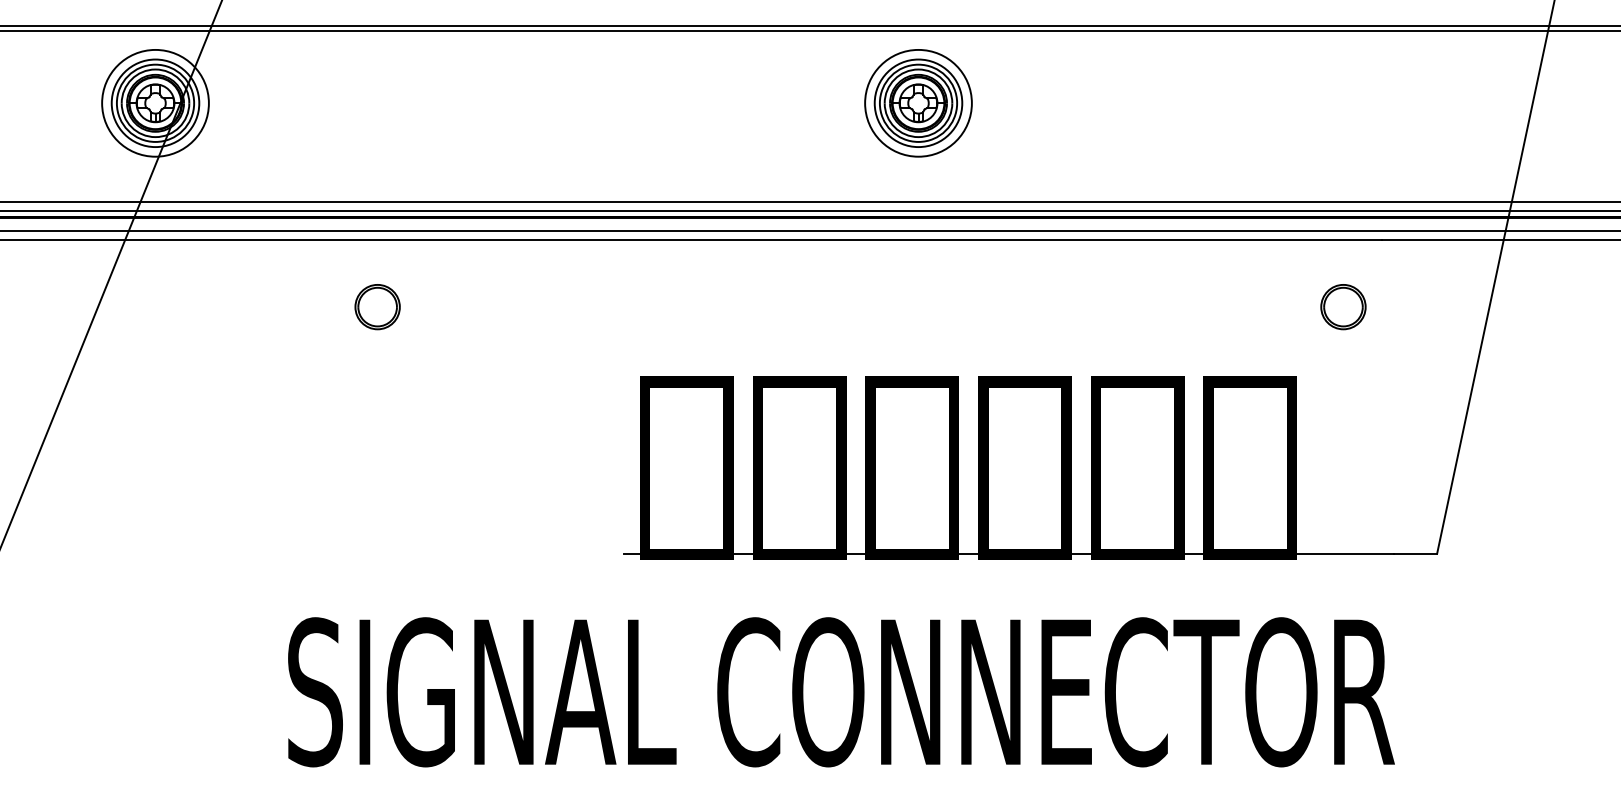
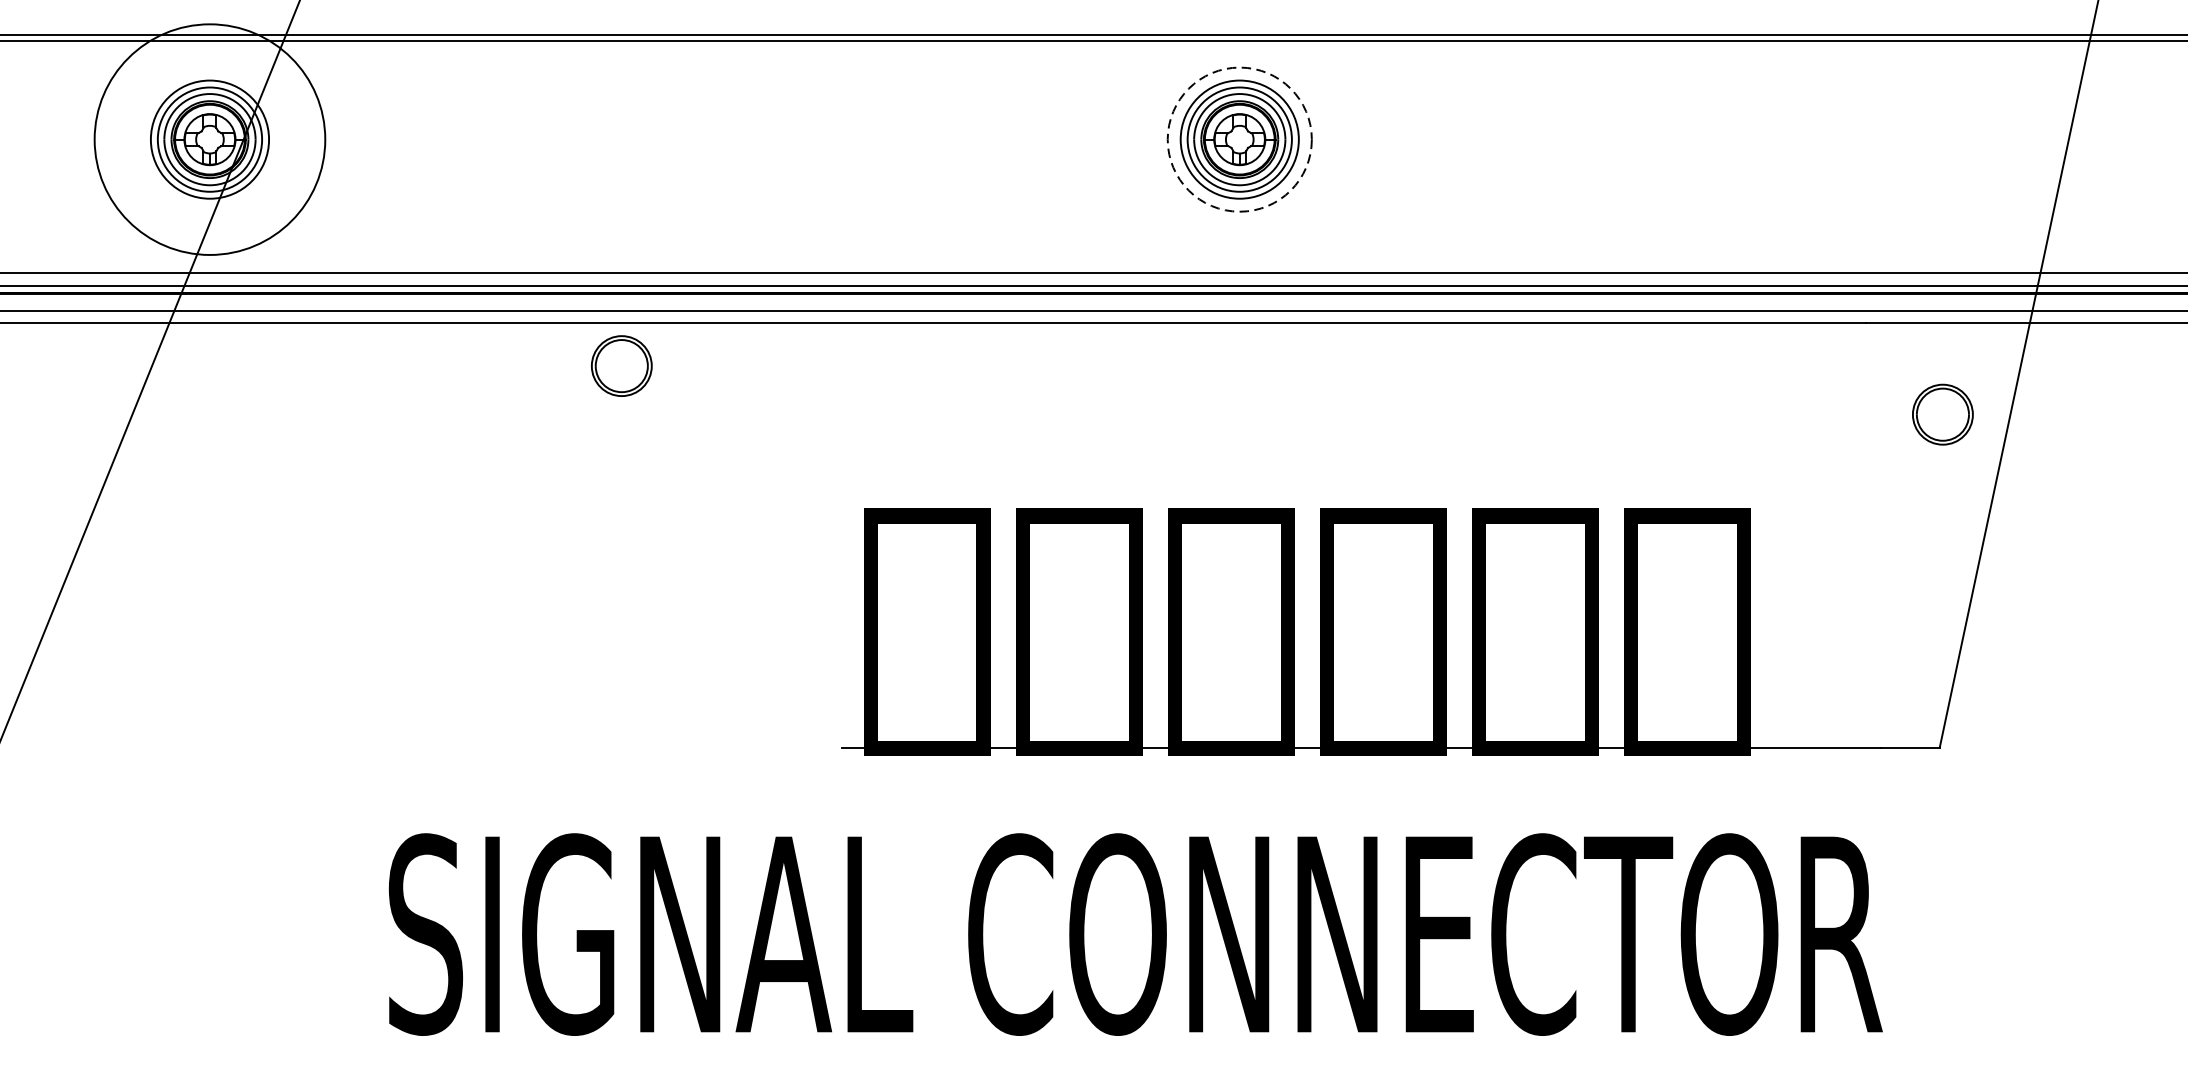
circle: (155, 102) -> (209, 138), size x1.6
circle: (918, 102) -> (1239, 138), solid -> dashed
part: (377, 307) -> (621, 366), moved
part: (1343, 307) -> (1942, 415), moved

